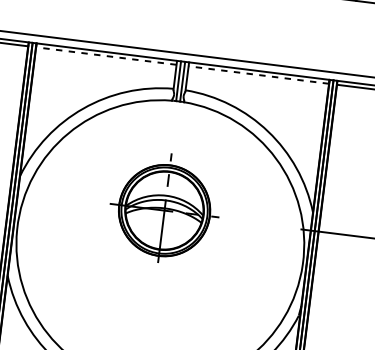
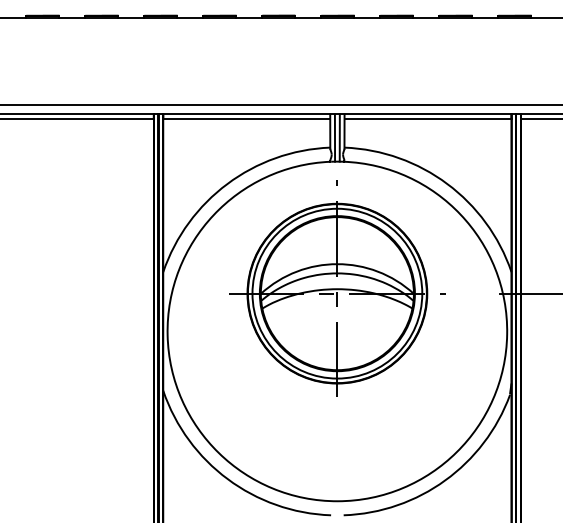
line: (106, 56) -> (246, 119), dashed -> solid
line: (258, 75) -> (427, 119), dashed -> solid
part: (164, 208) -> (337, 288), size x1.67

